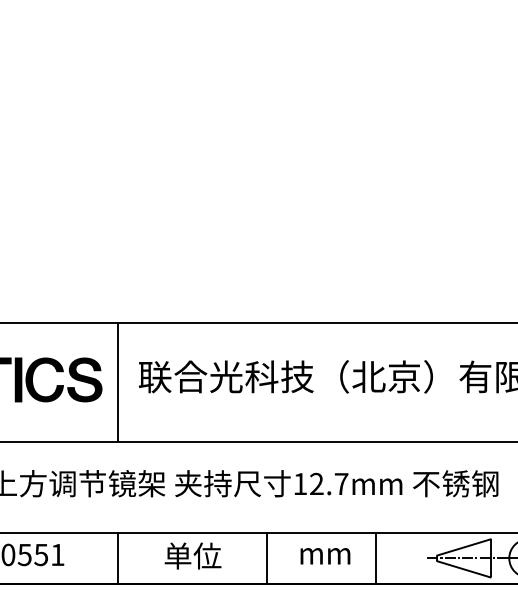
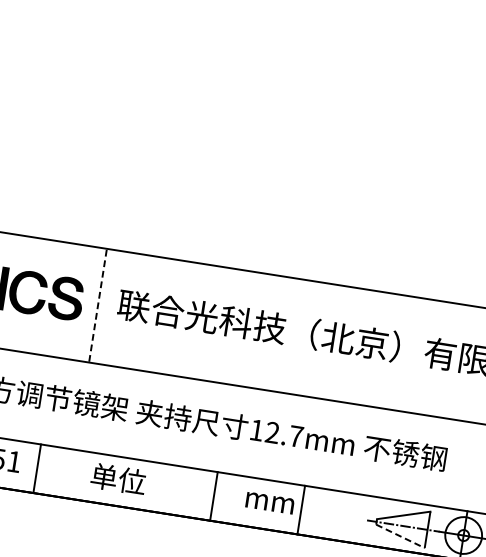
line: (118, 381) -> (98, 305), solid -> dashed
text: (192, 555) -> (118, 478), moved
line: (118, 557) -> (37, 467), moved
line: (376, 557) -> (301, 509), moved
line: (463, 569) -> (400, 536), solid -> dashed

